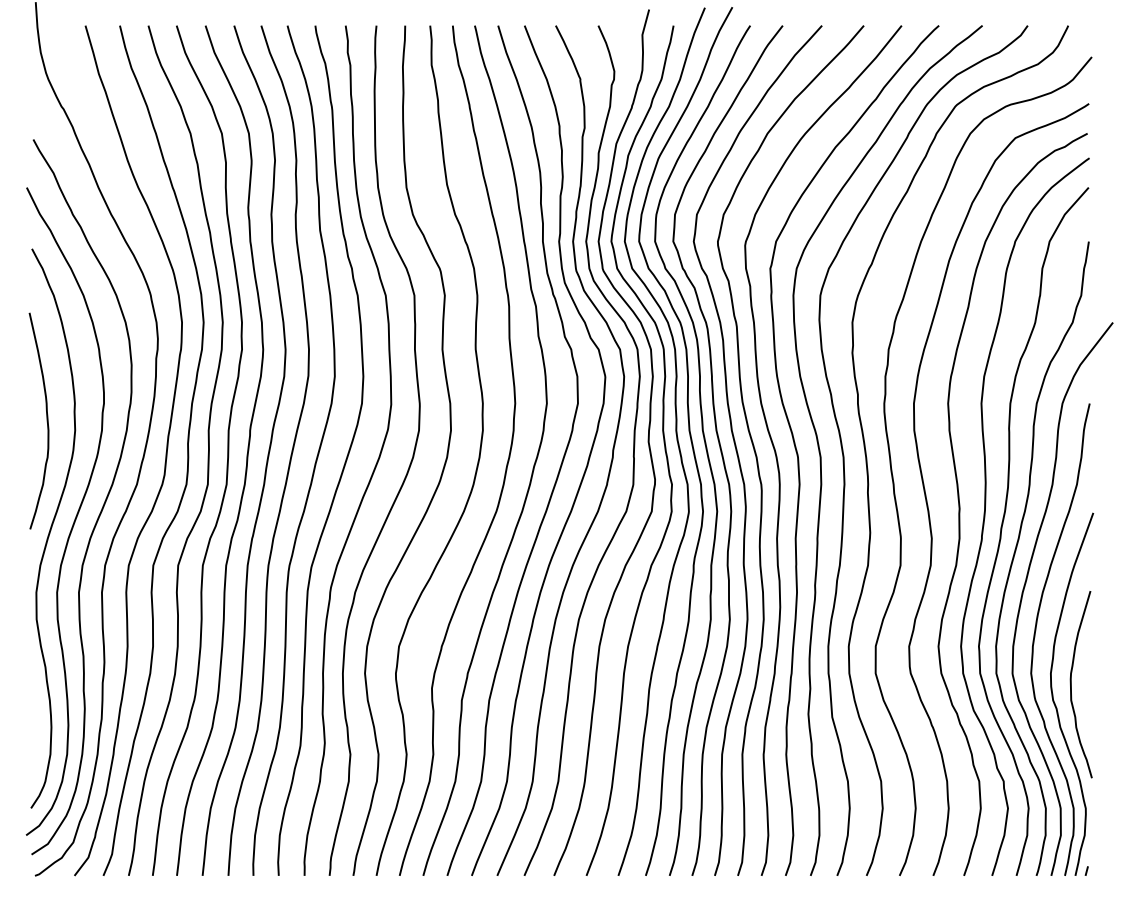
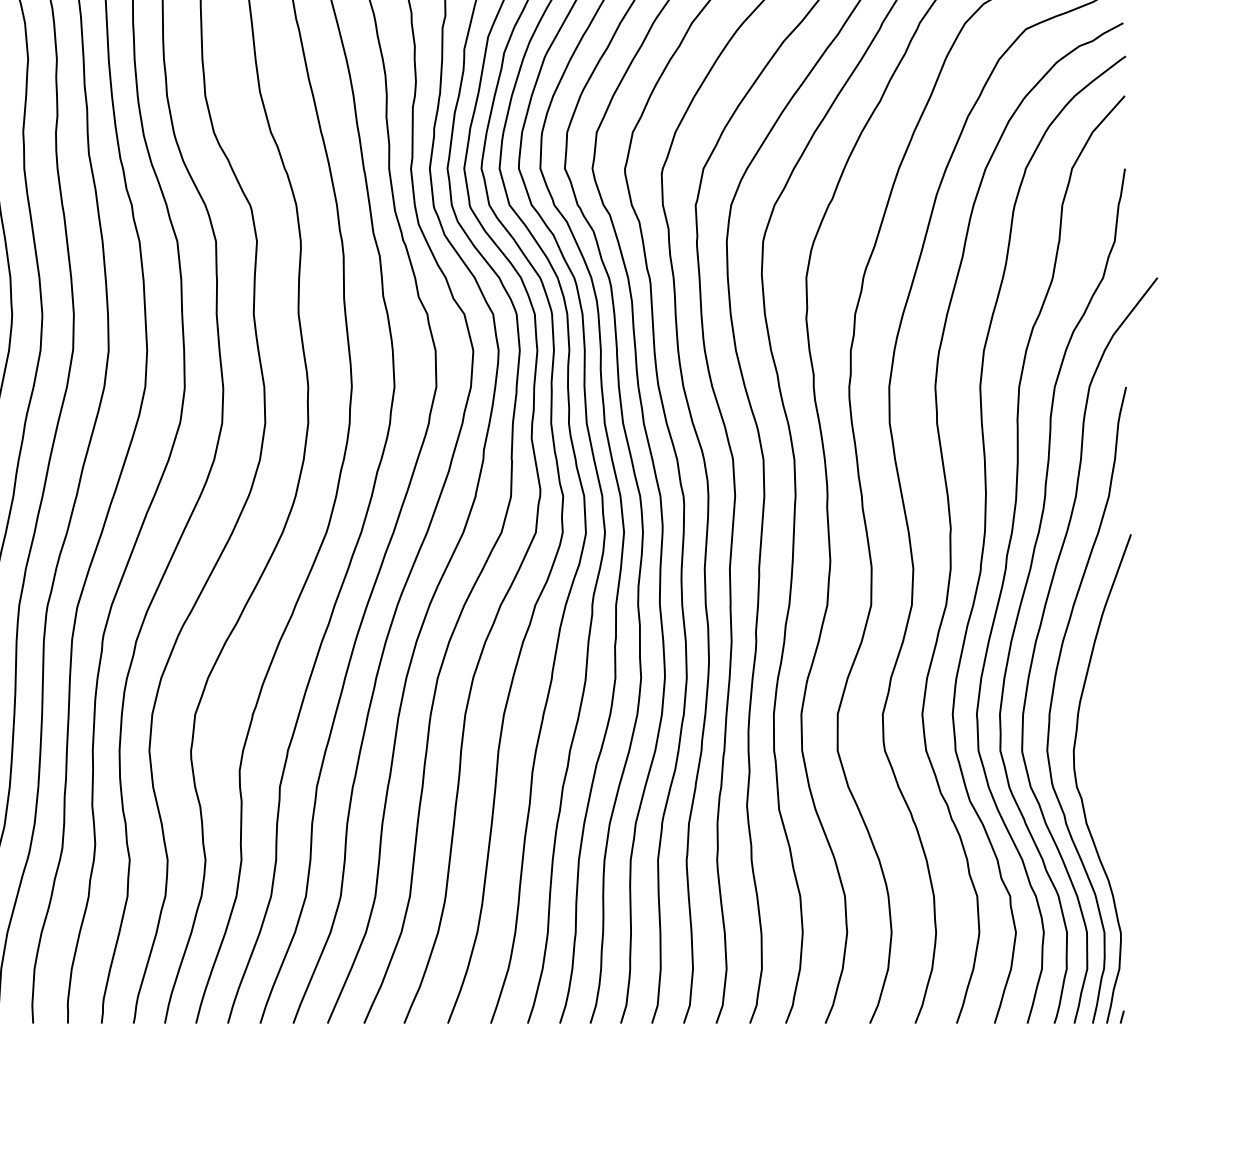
curve: (1071, 684) -> (1101, 765), removed

